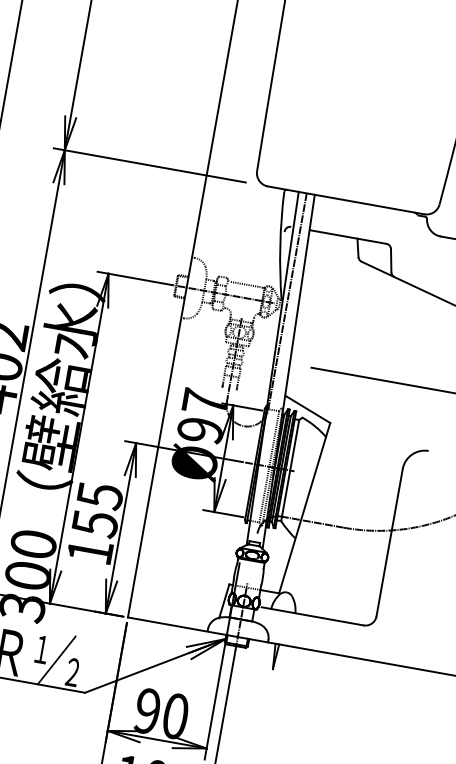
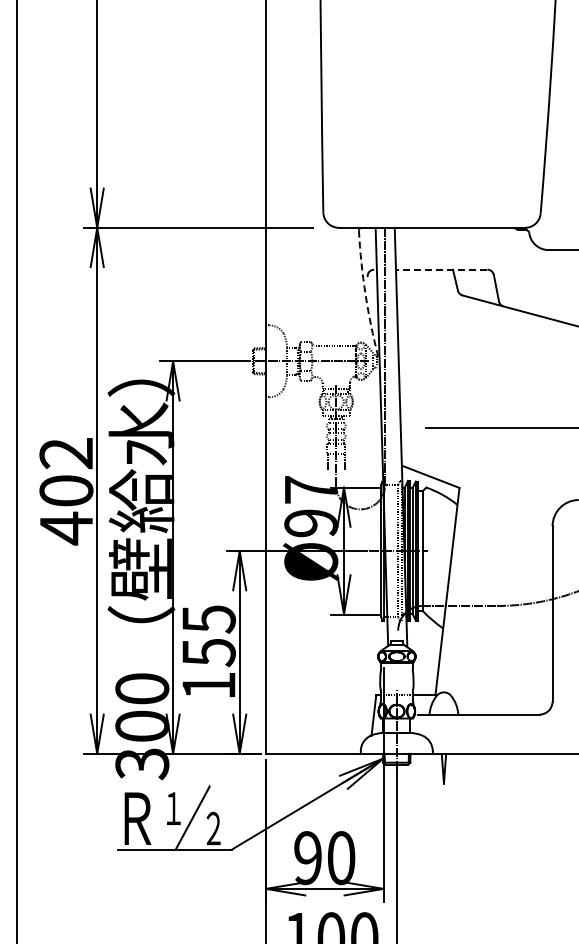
line: (347, 236) -> (441, 269), solid -> dashed
arc: (280, 246) -> (365, 294), solid -> dashed

